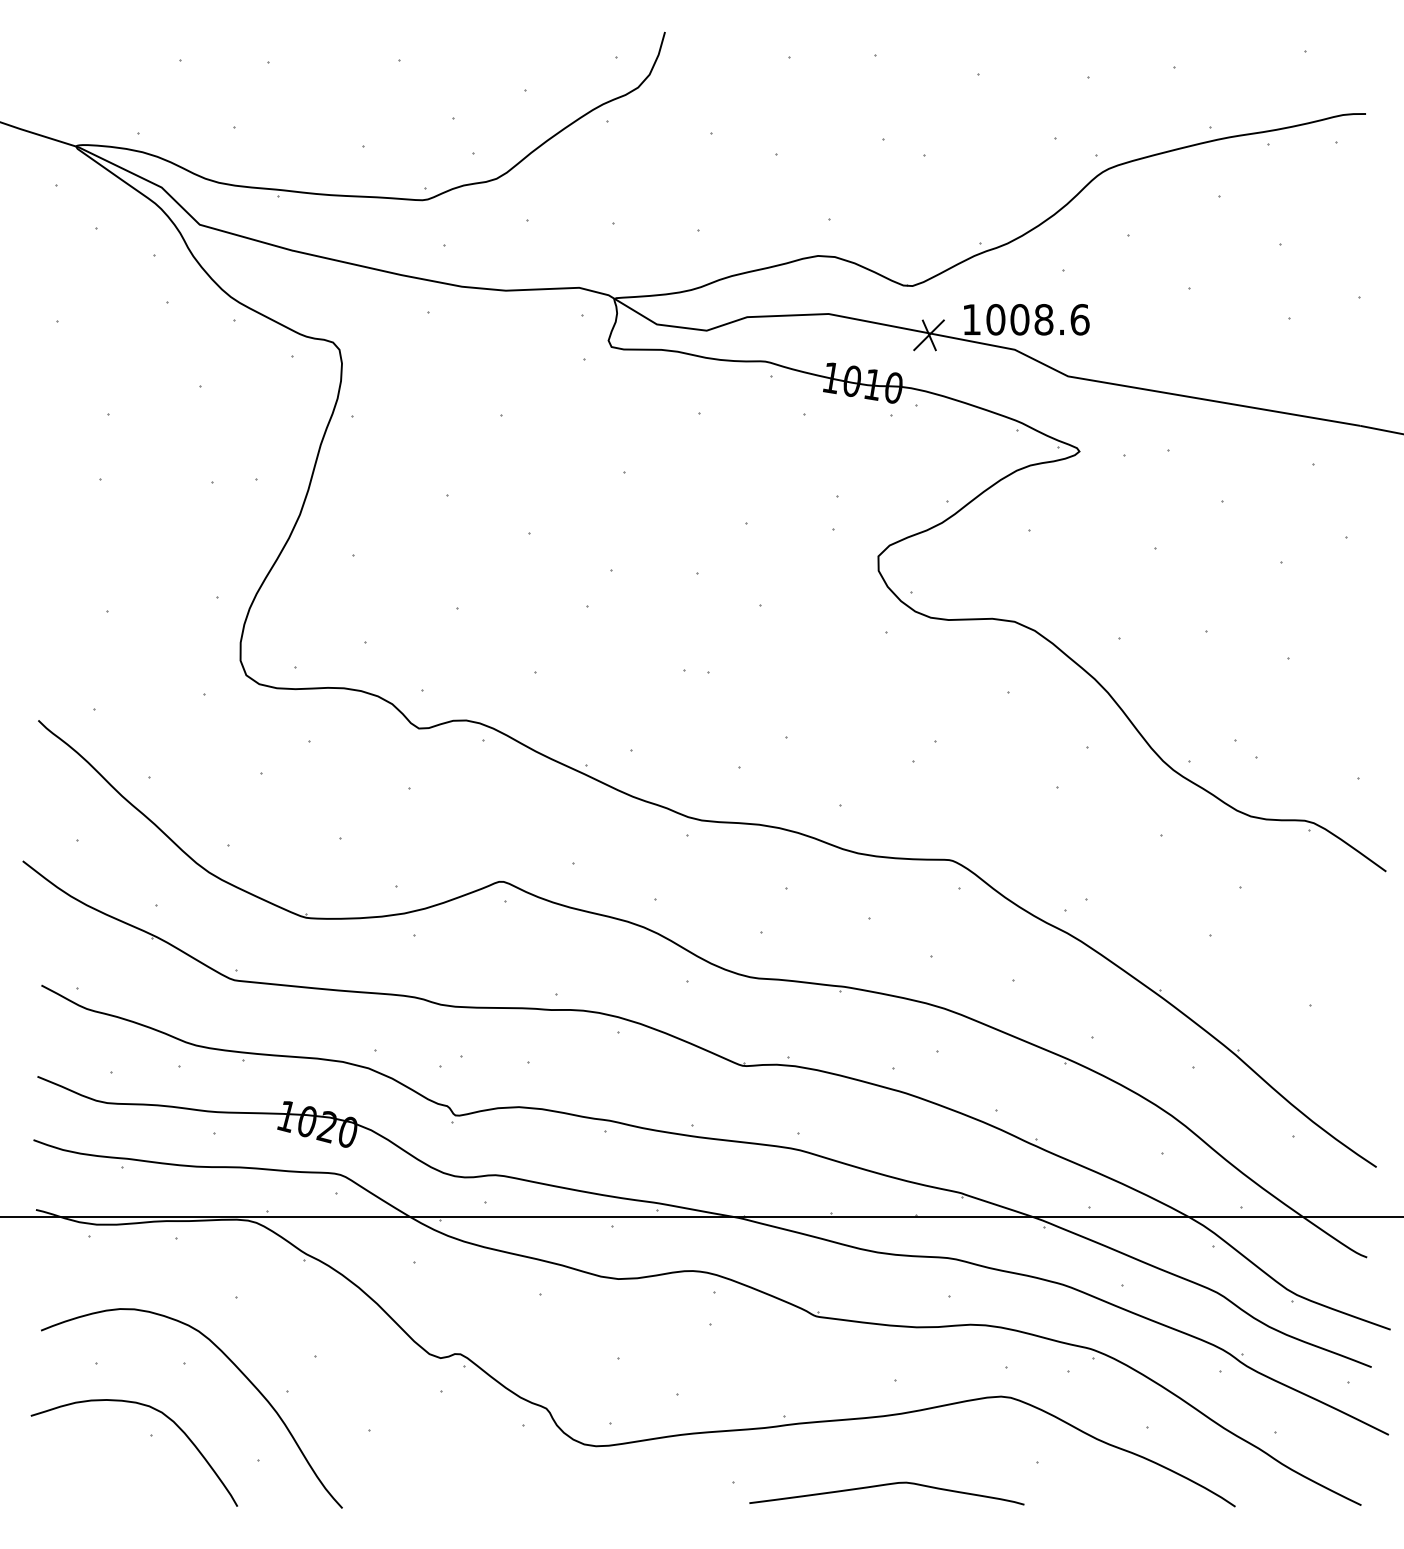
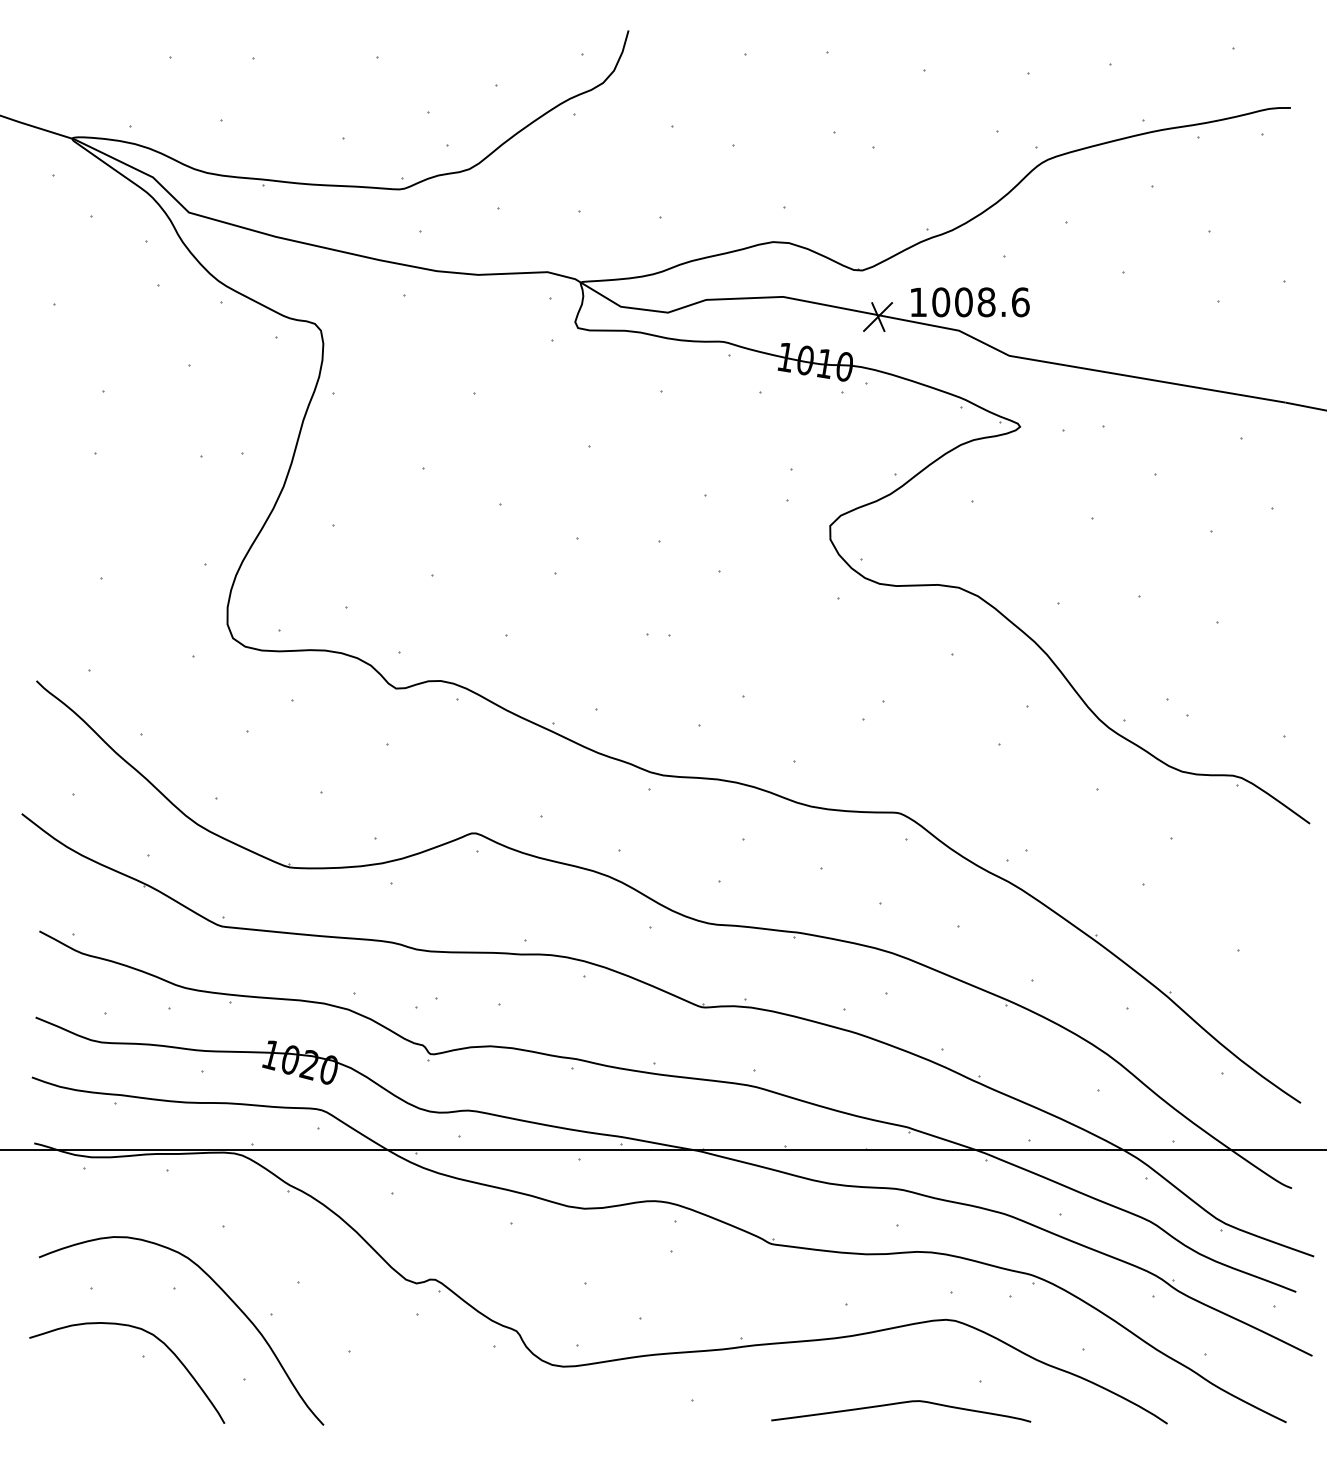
curve: (884, 1486) -> (898, 1404), moved

